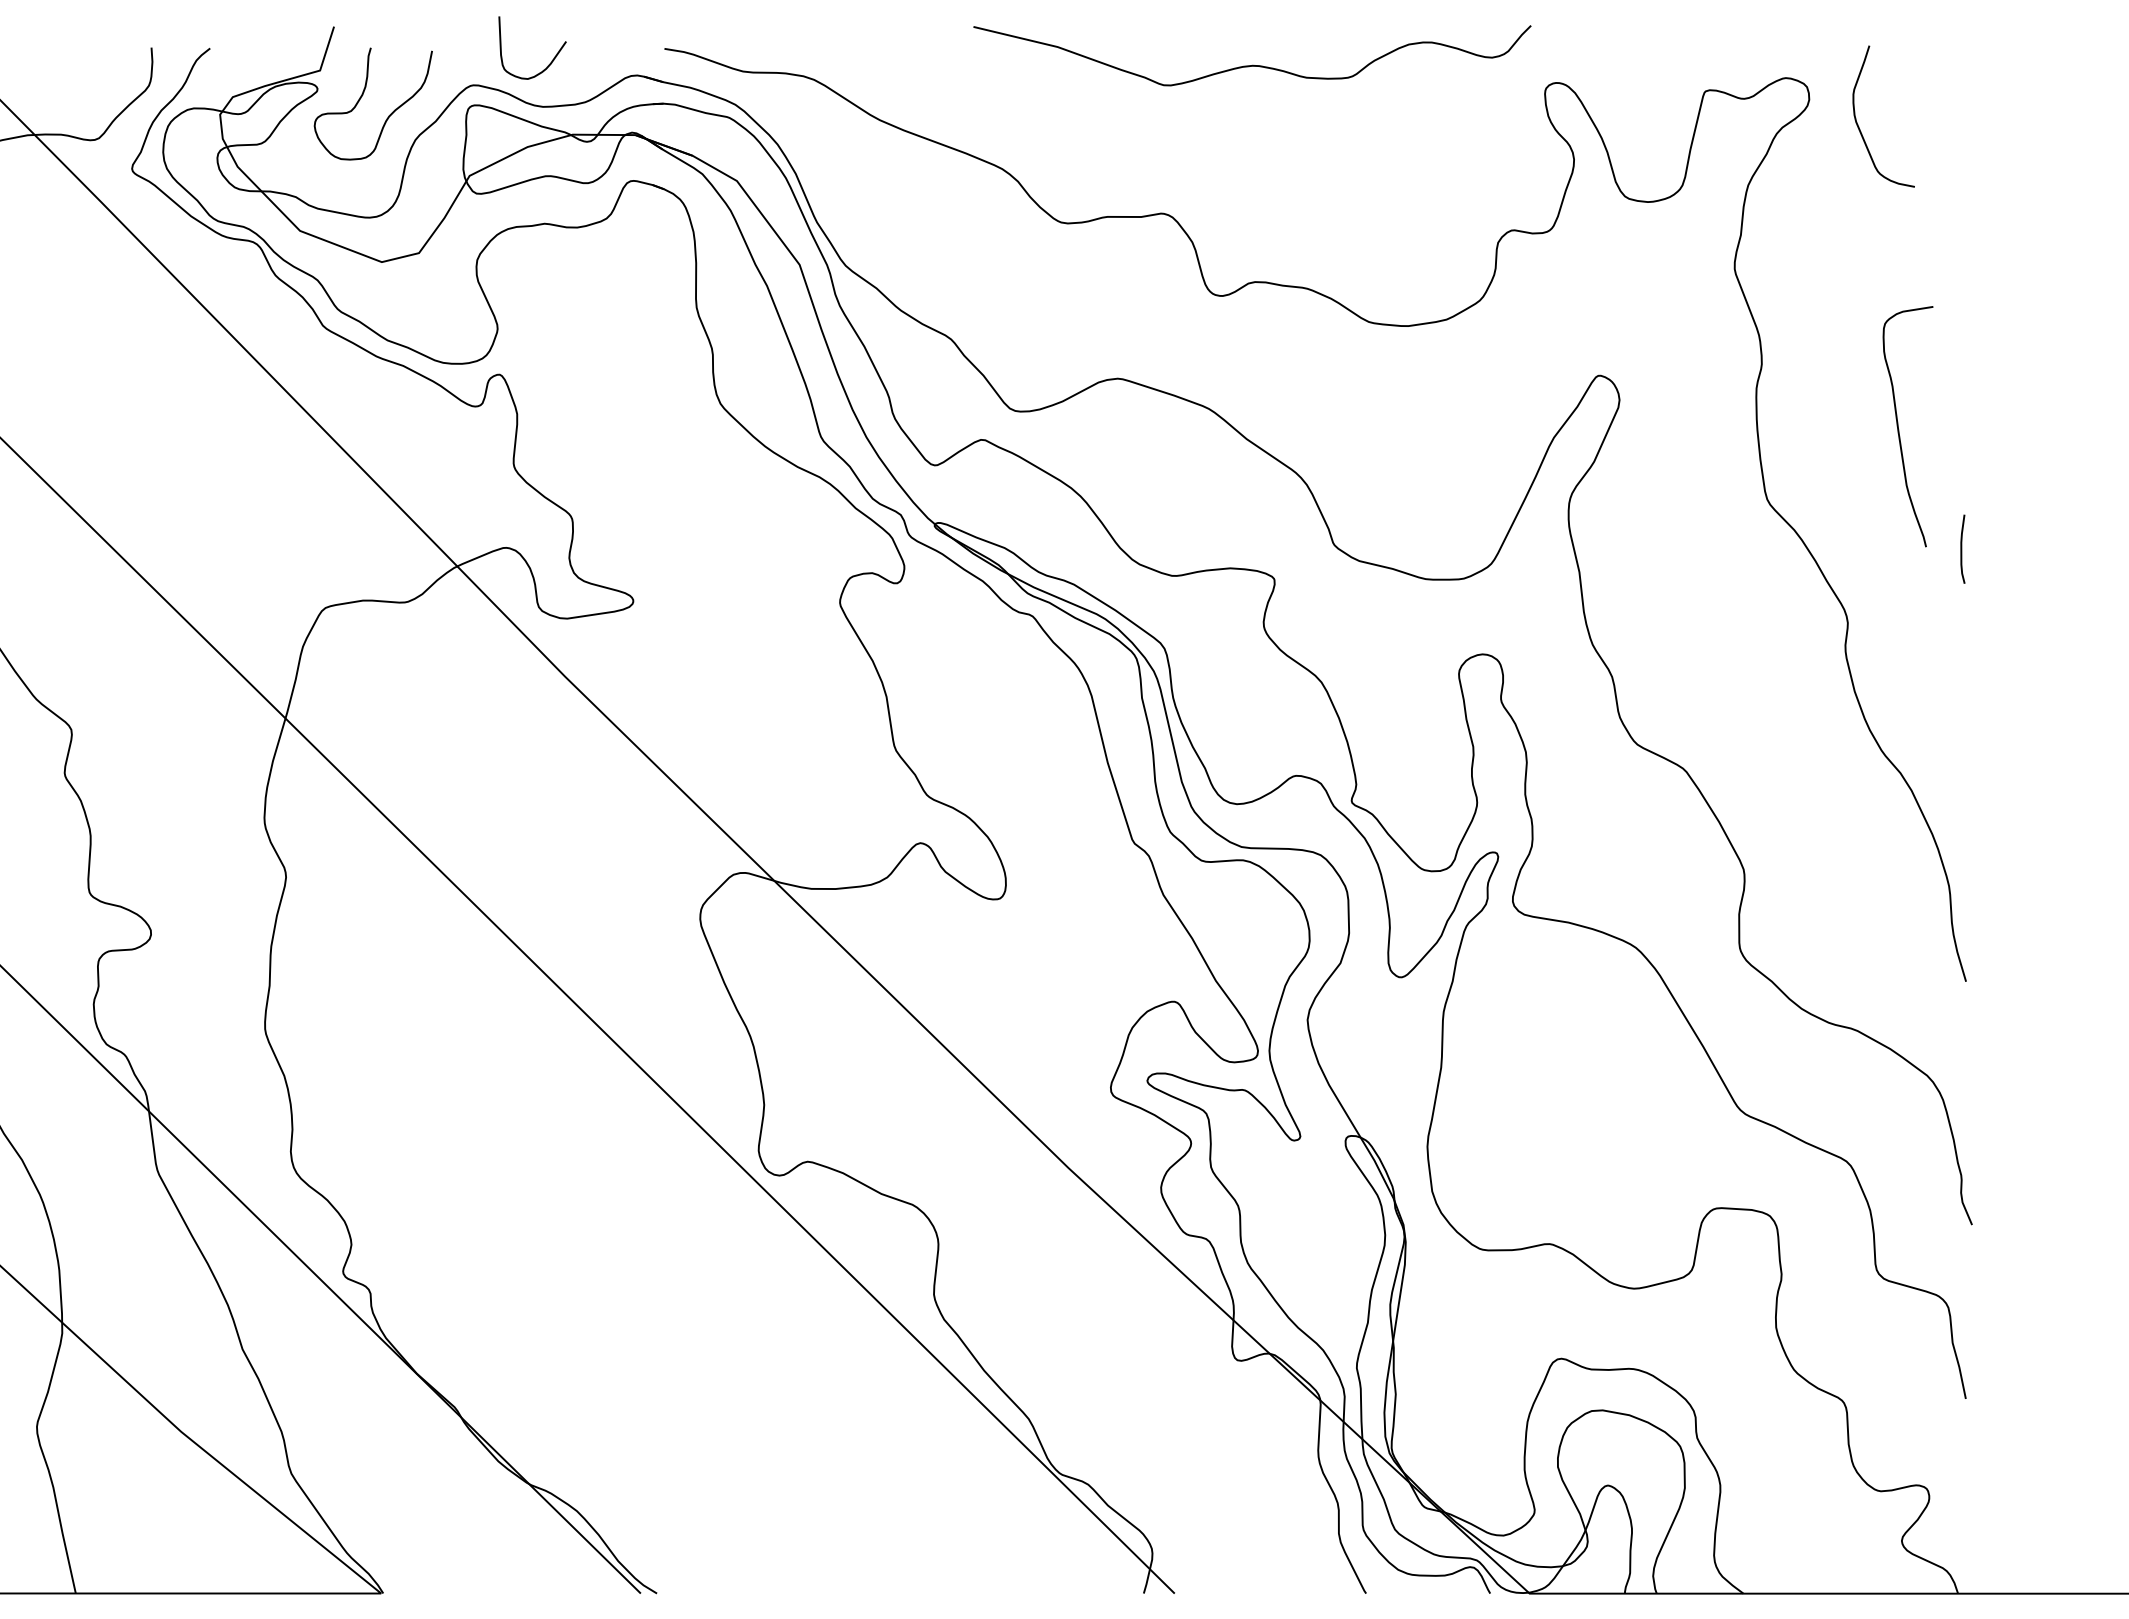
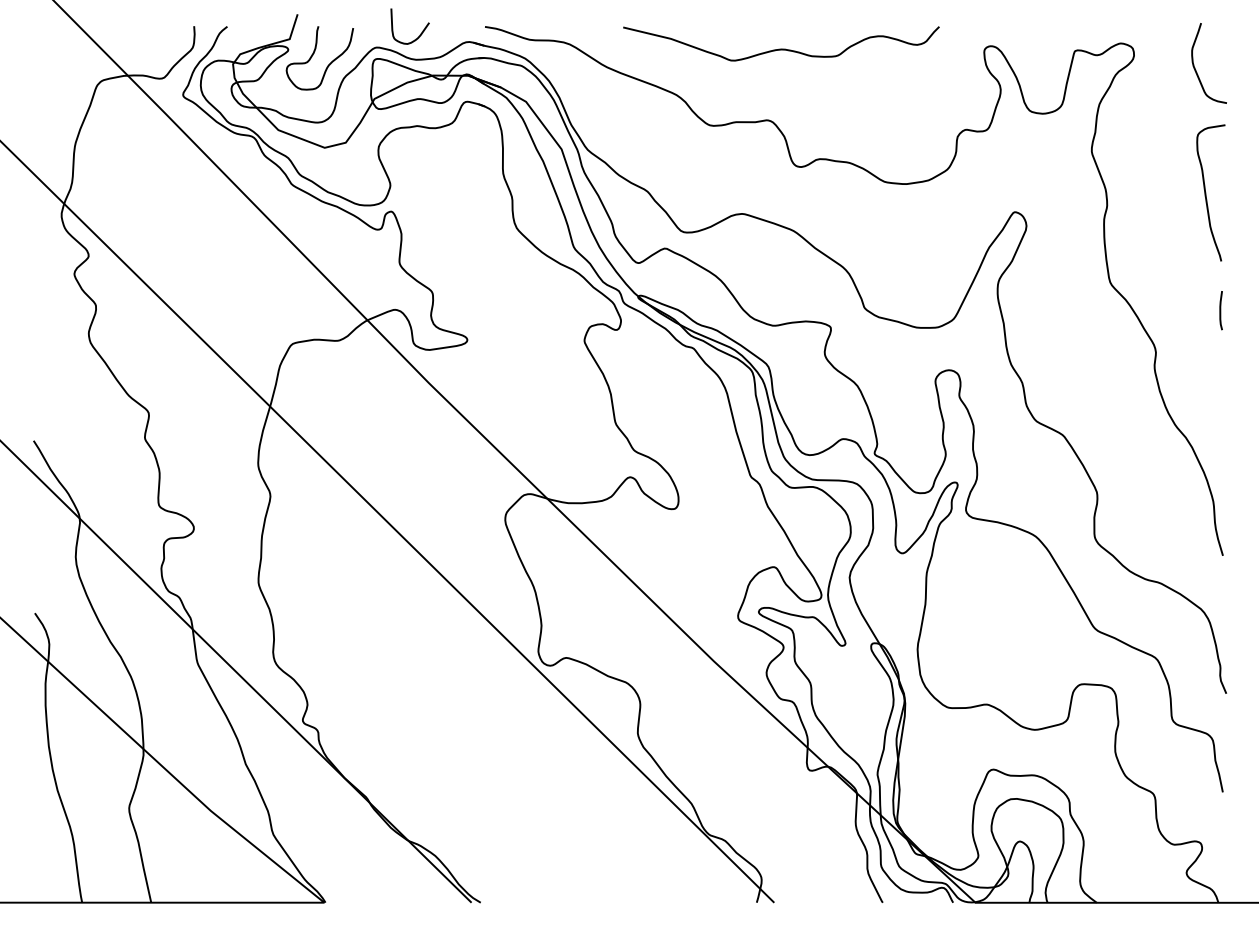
curve: (1252, 64) -> (781, 48), moved
curve: (1859, 123) -> (1195, 67), moved
curve: (1899, 425) -> (1206, 192), moved

